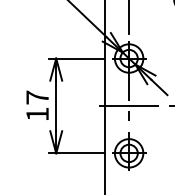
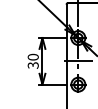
text: (35, 104) -> (32, 60), 17 -> 30

